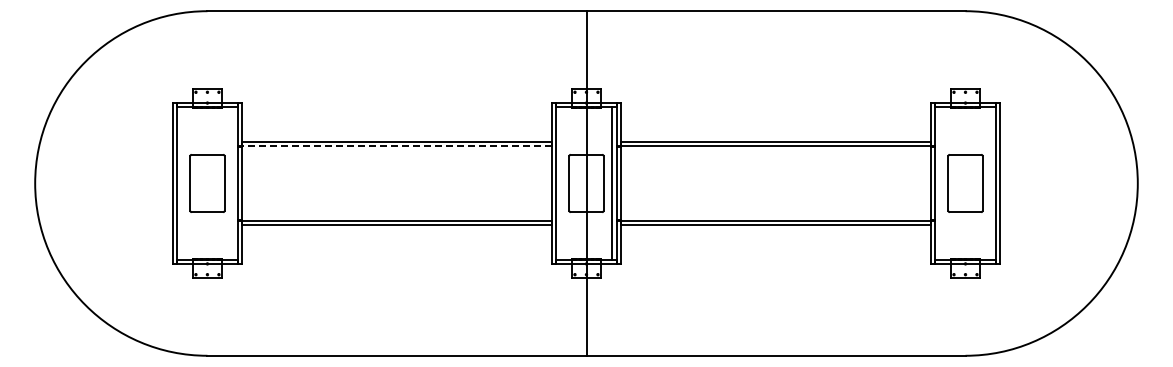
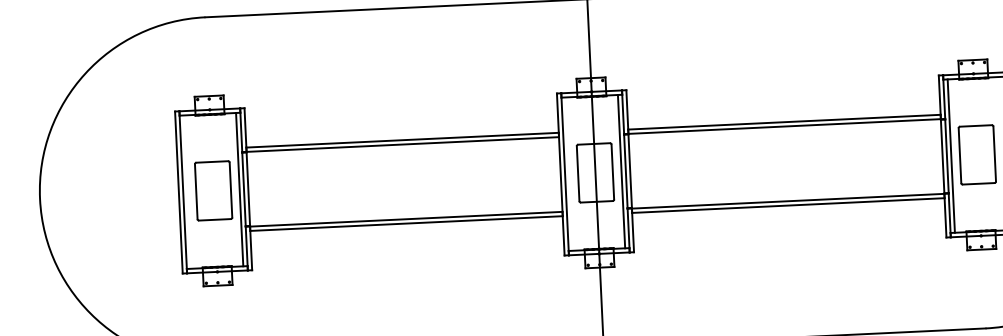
line: (396, 146) -> (402, 144), dashed -> solid
line: (233, 183) -> (239, 189), added
line: (939, 183) -> (951, 156), added

